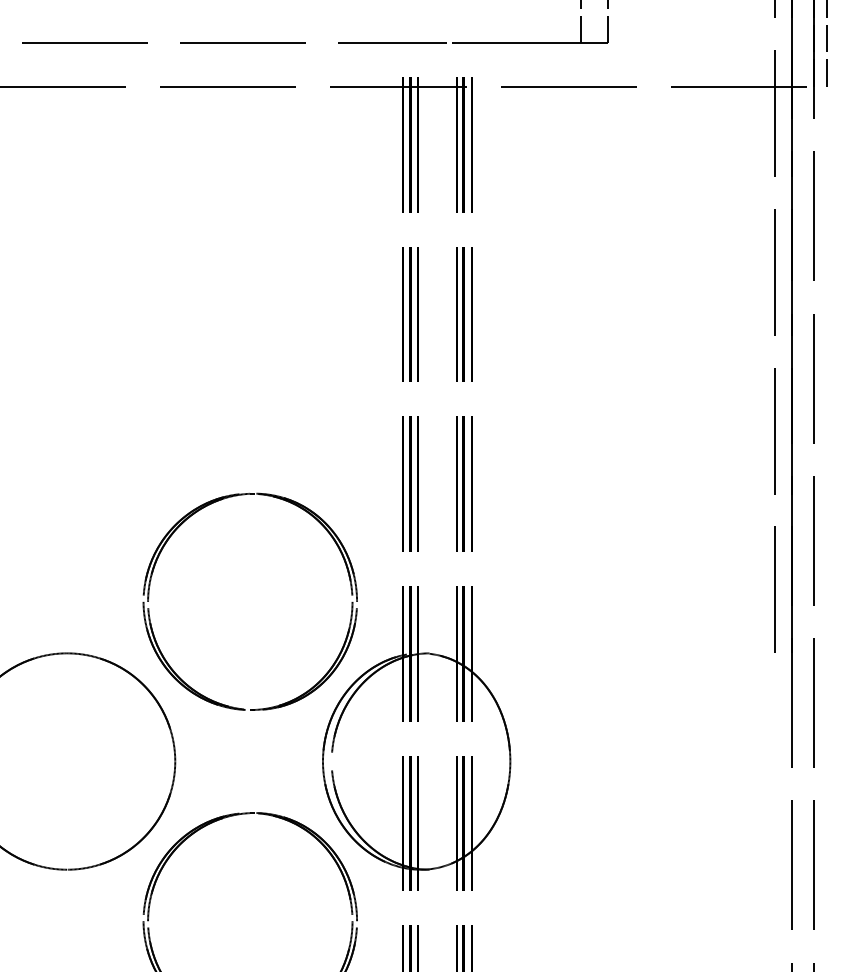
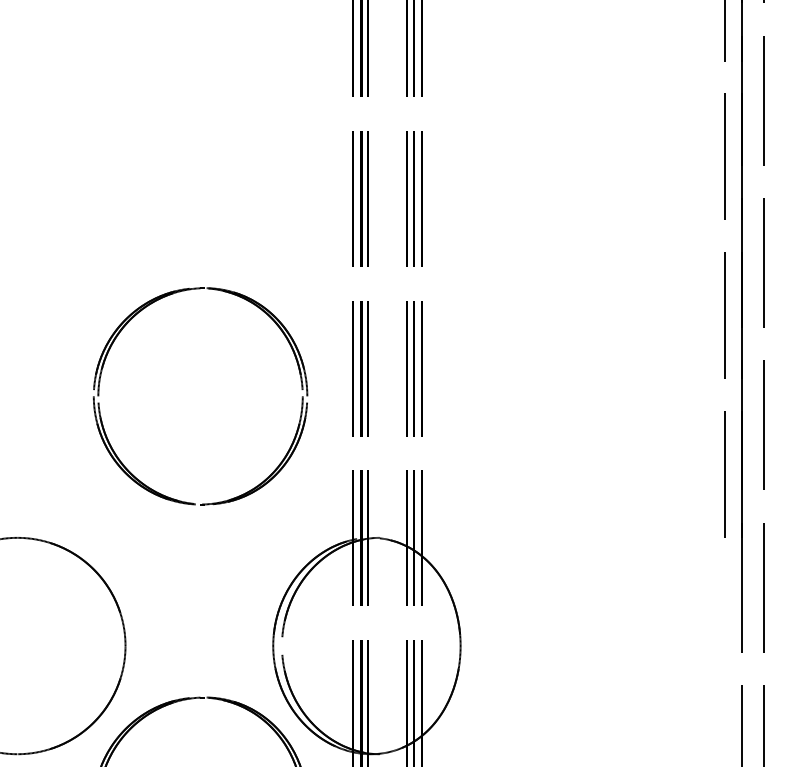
part: (149, 597) -> (99, 391), moved

